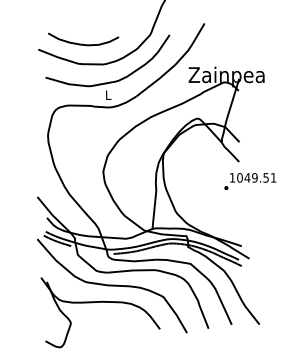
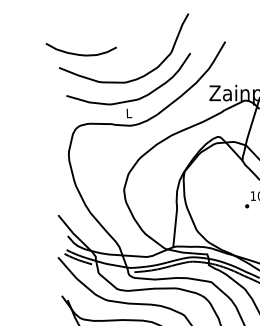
curve: (82, 43) -> (80, 53), moved

